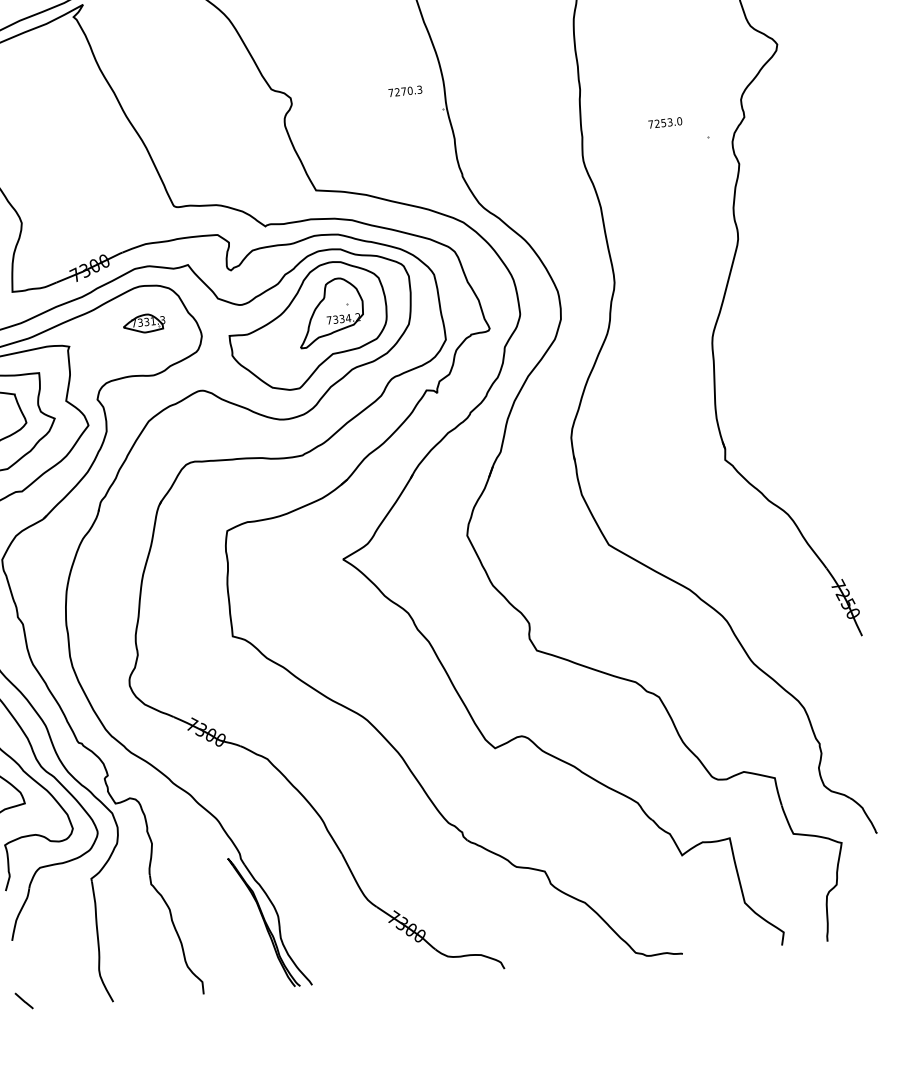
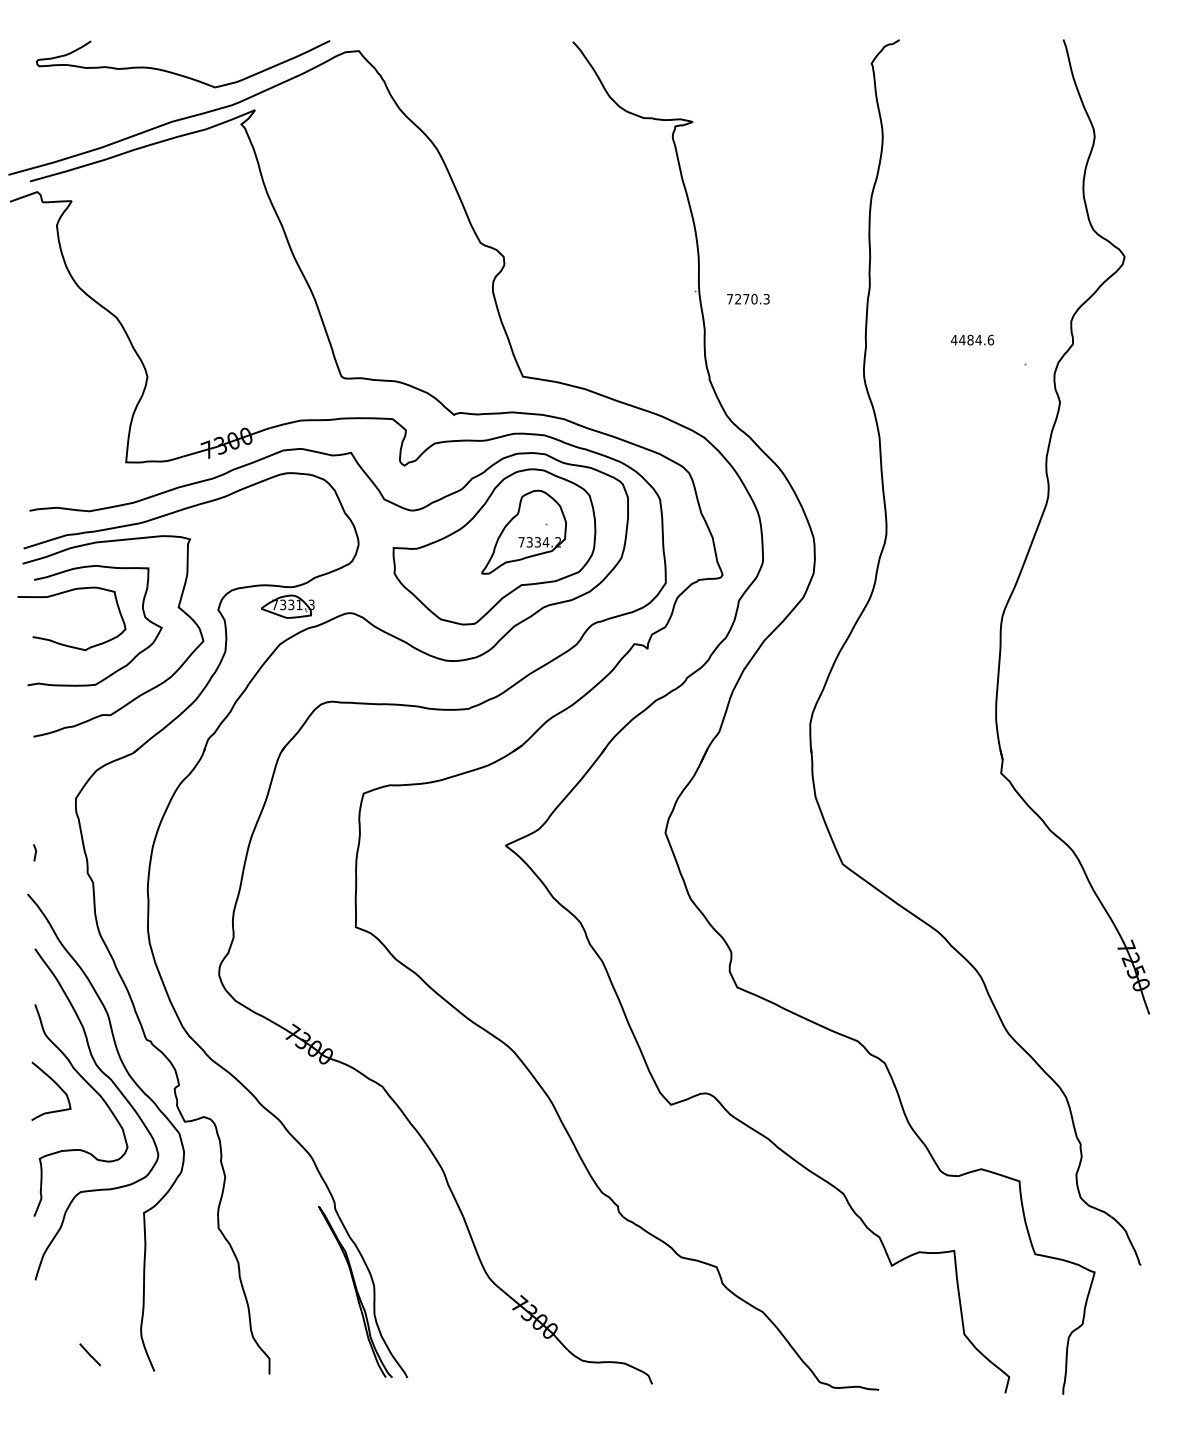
text: (405, 91) -> (748, 299), moved
text: (665, 122) -> (972, 339), 7253.0 -> 4484.6
part: (143, 323) -> (287, 606), moved
line: (23, 1000) -> (89, 1354), moved

